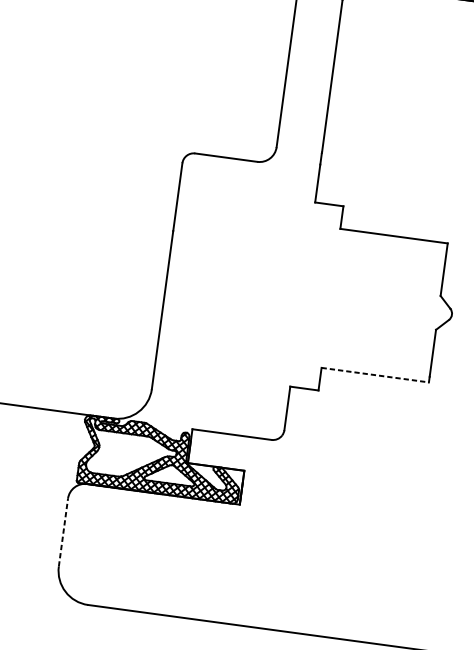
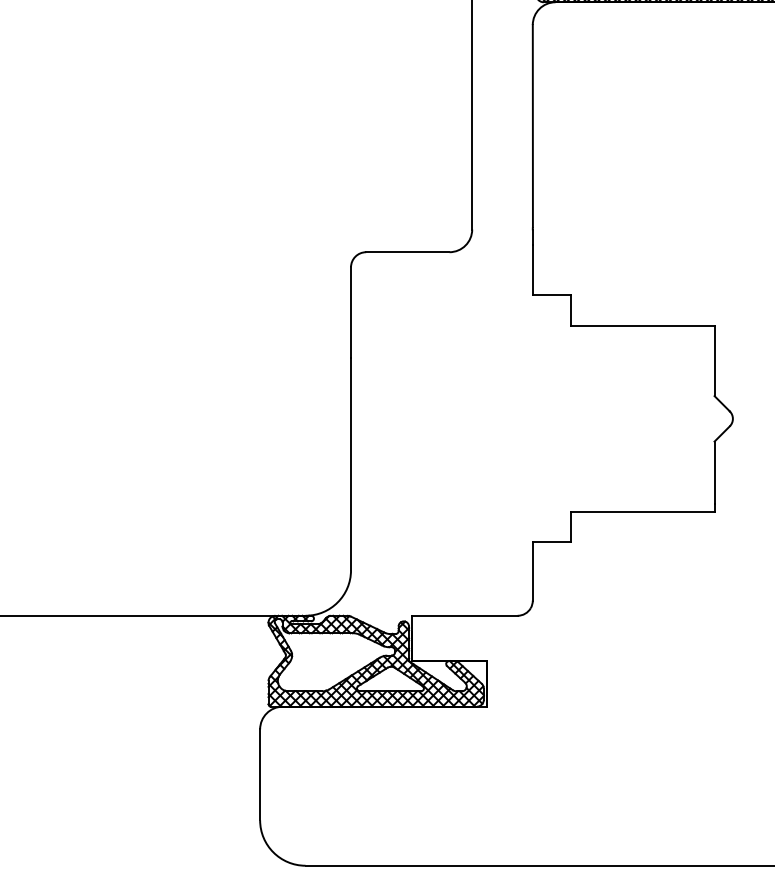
line: (375, 375) -> (642, 512), dashed -> solid
line: (63, 532) -> (260, 774), dashed -> solid

